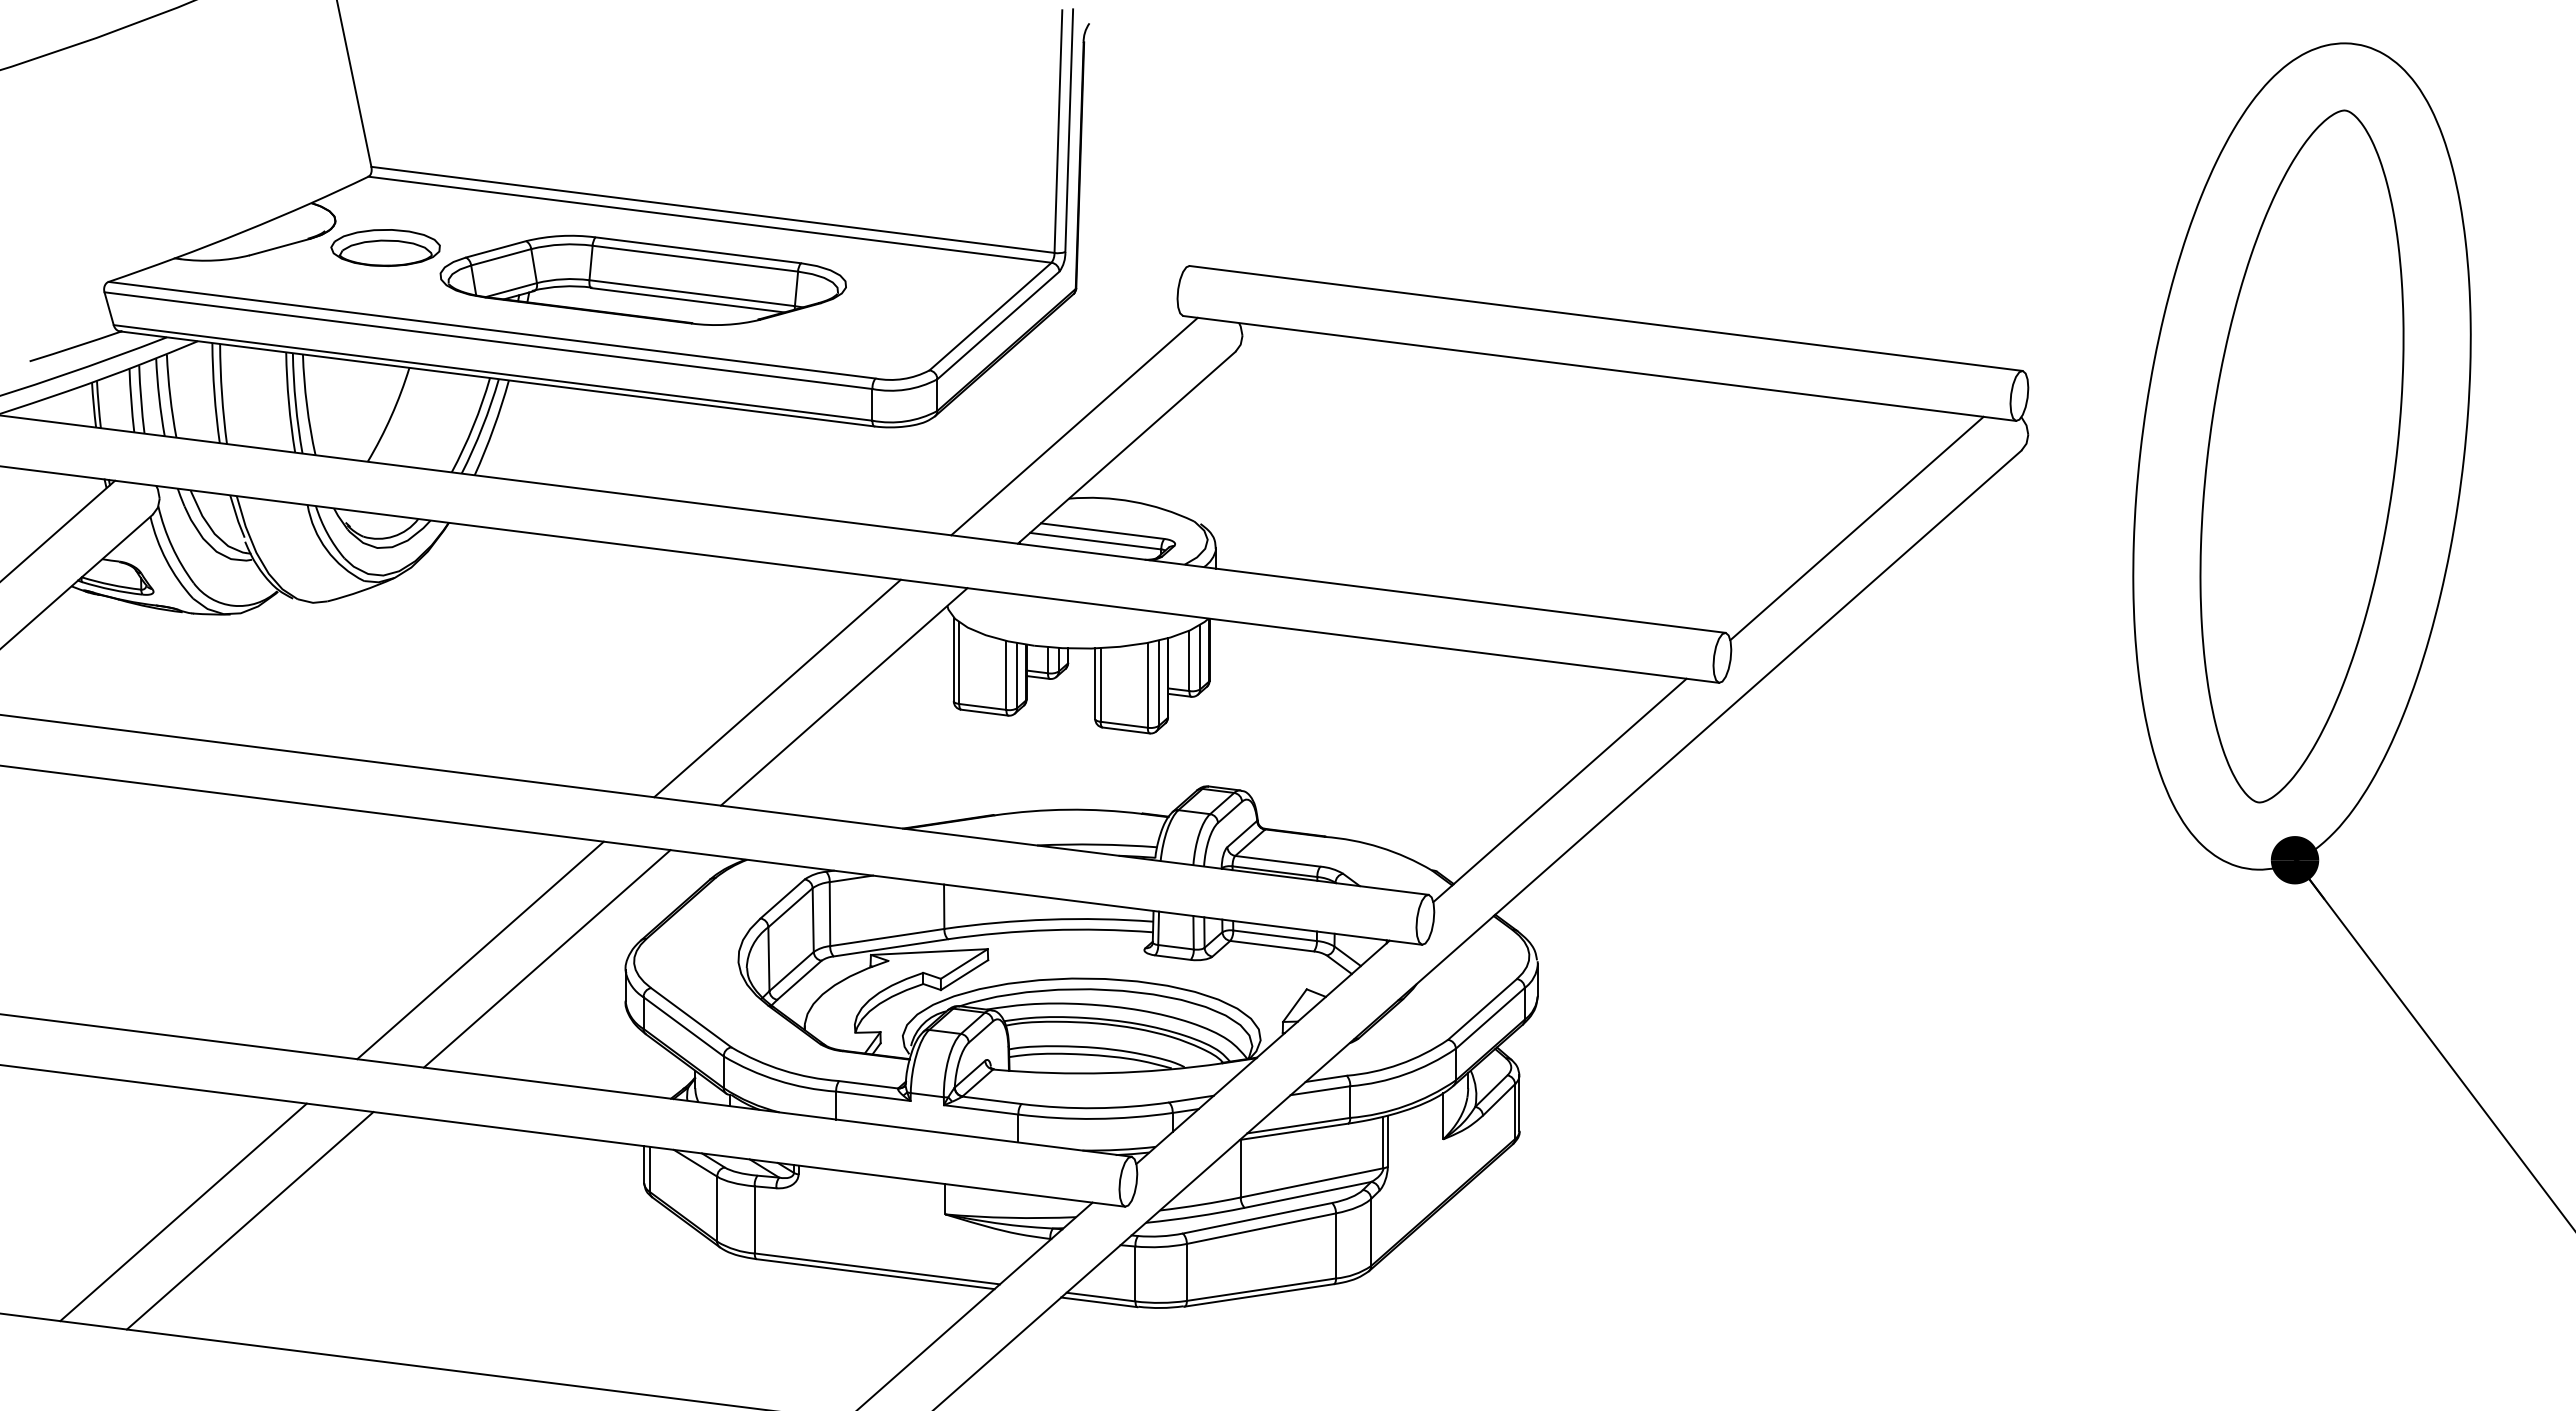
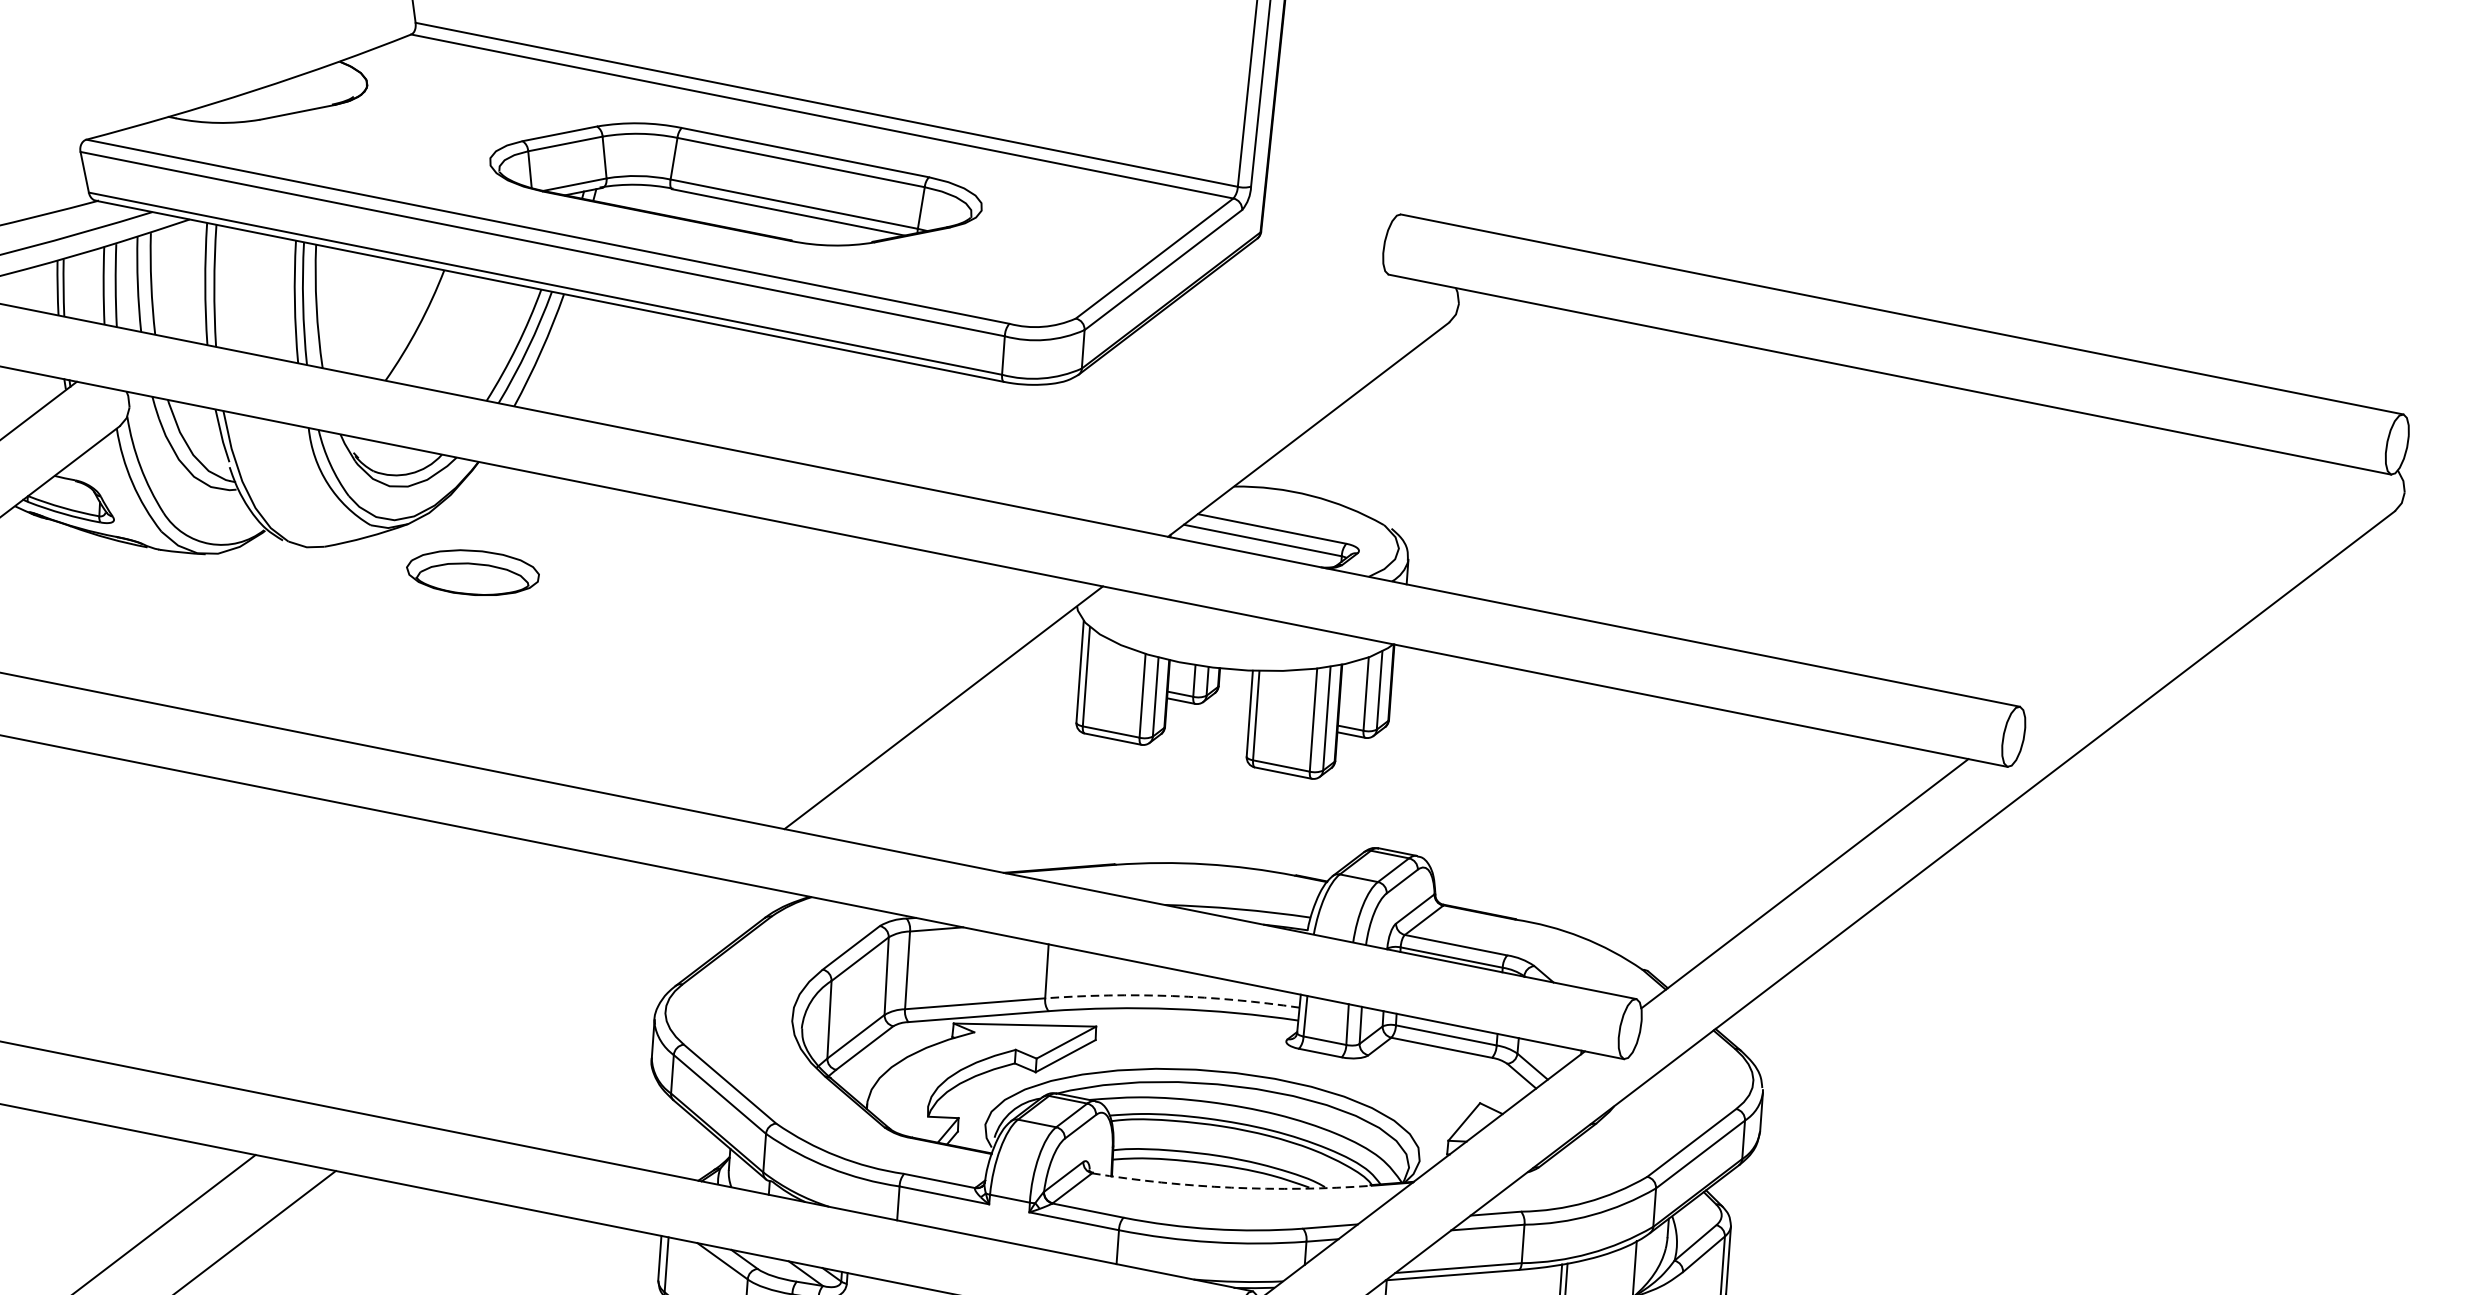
part: (385, 247) -> (472, 572), moved
line: (1074, 426) -> (1246, 399), removed
line: (1856, 528) -> (2187, 591), removed
line: (777, 688) -> (863, 691), removed
arc: (1048, 919) -> (1172, 995), solid -> dashed
line: (480, 950) -> (479, 984), removed
line: (546, 958) -> (559, 999), removed
arc: (1108, 1073) -> (1231, 1188), solid -> dashed

